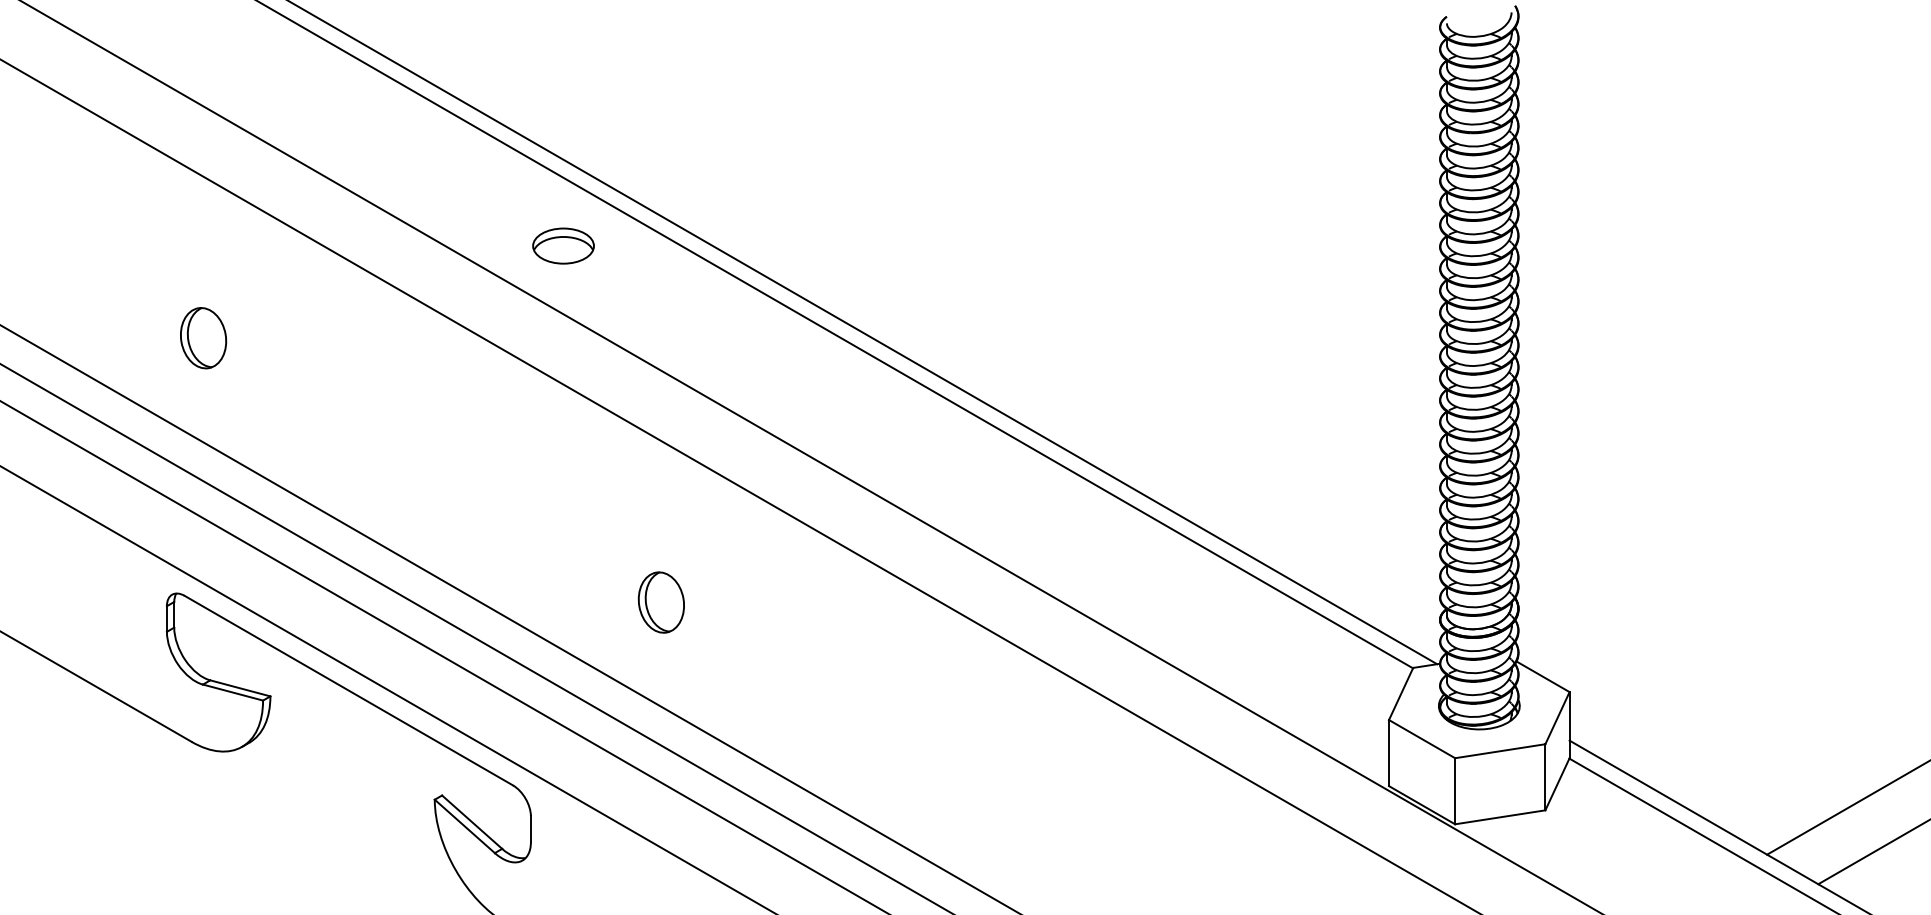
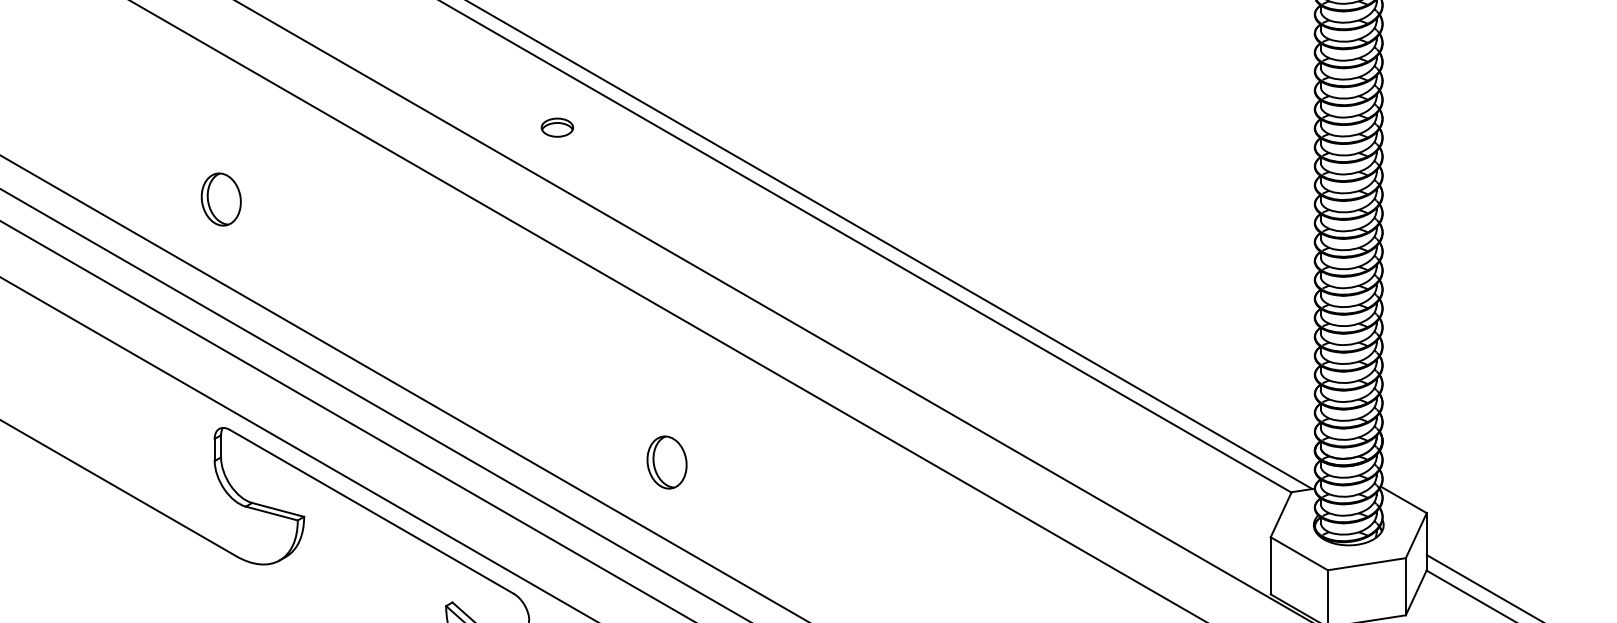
part: (563, 245) -> (557, 127), size x0.6
part: (203, 338) -> (221, 199), moved
part: (660, 602) -> (666, 462), moved

